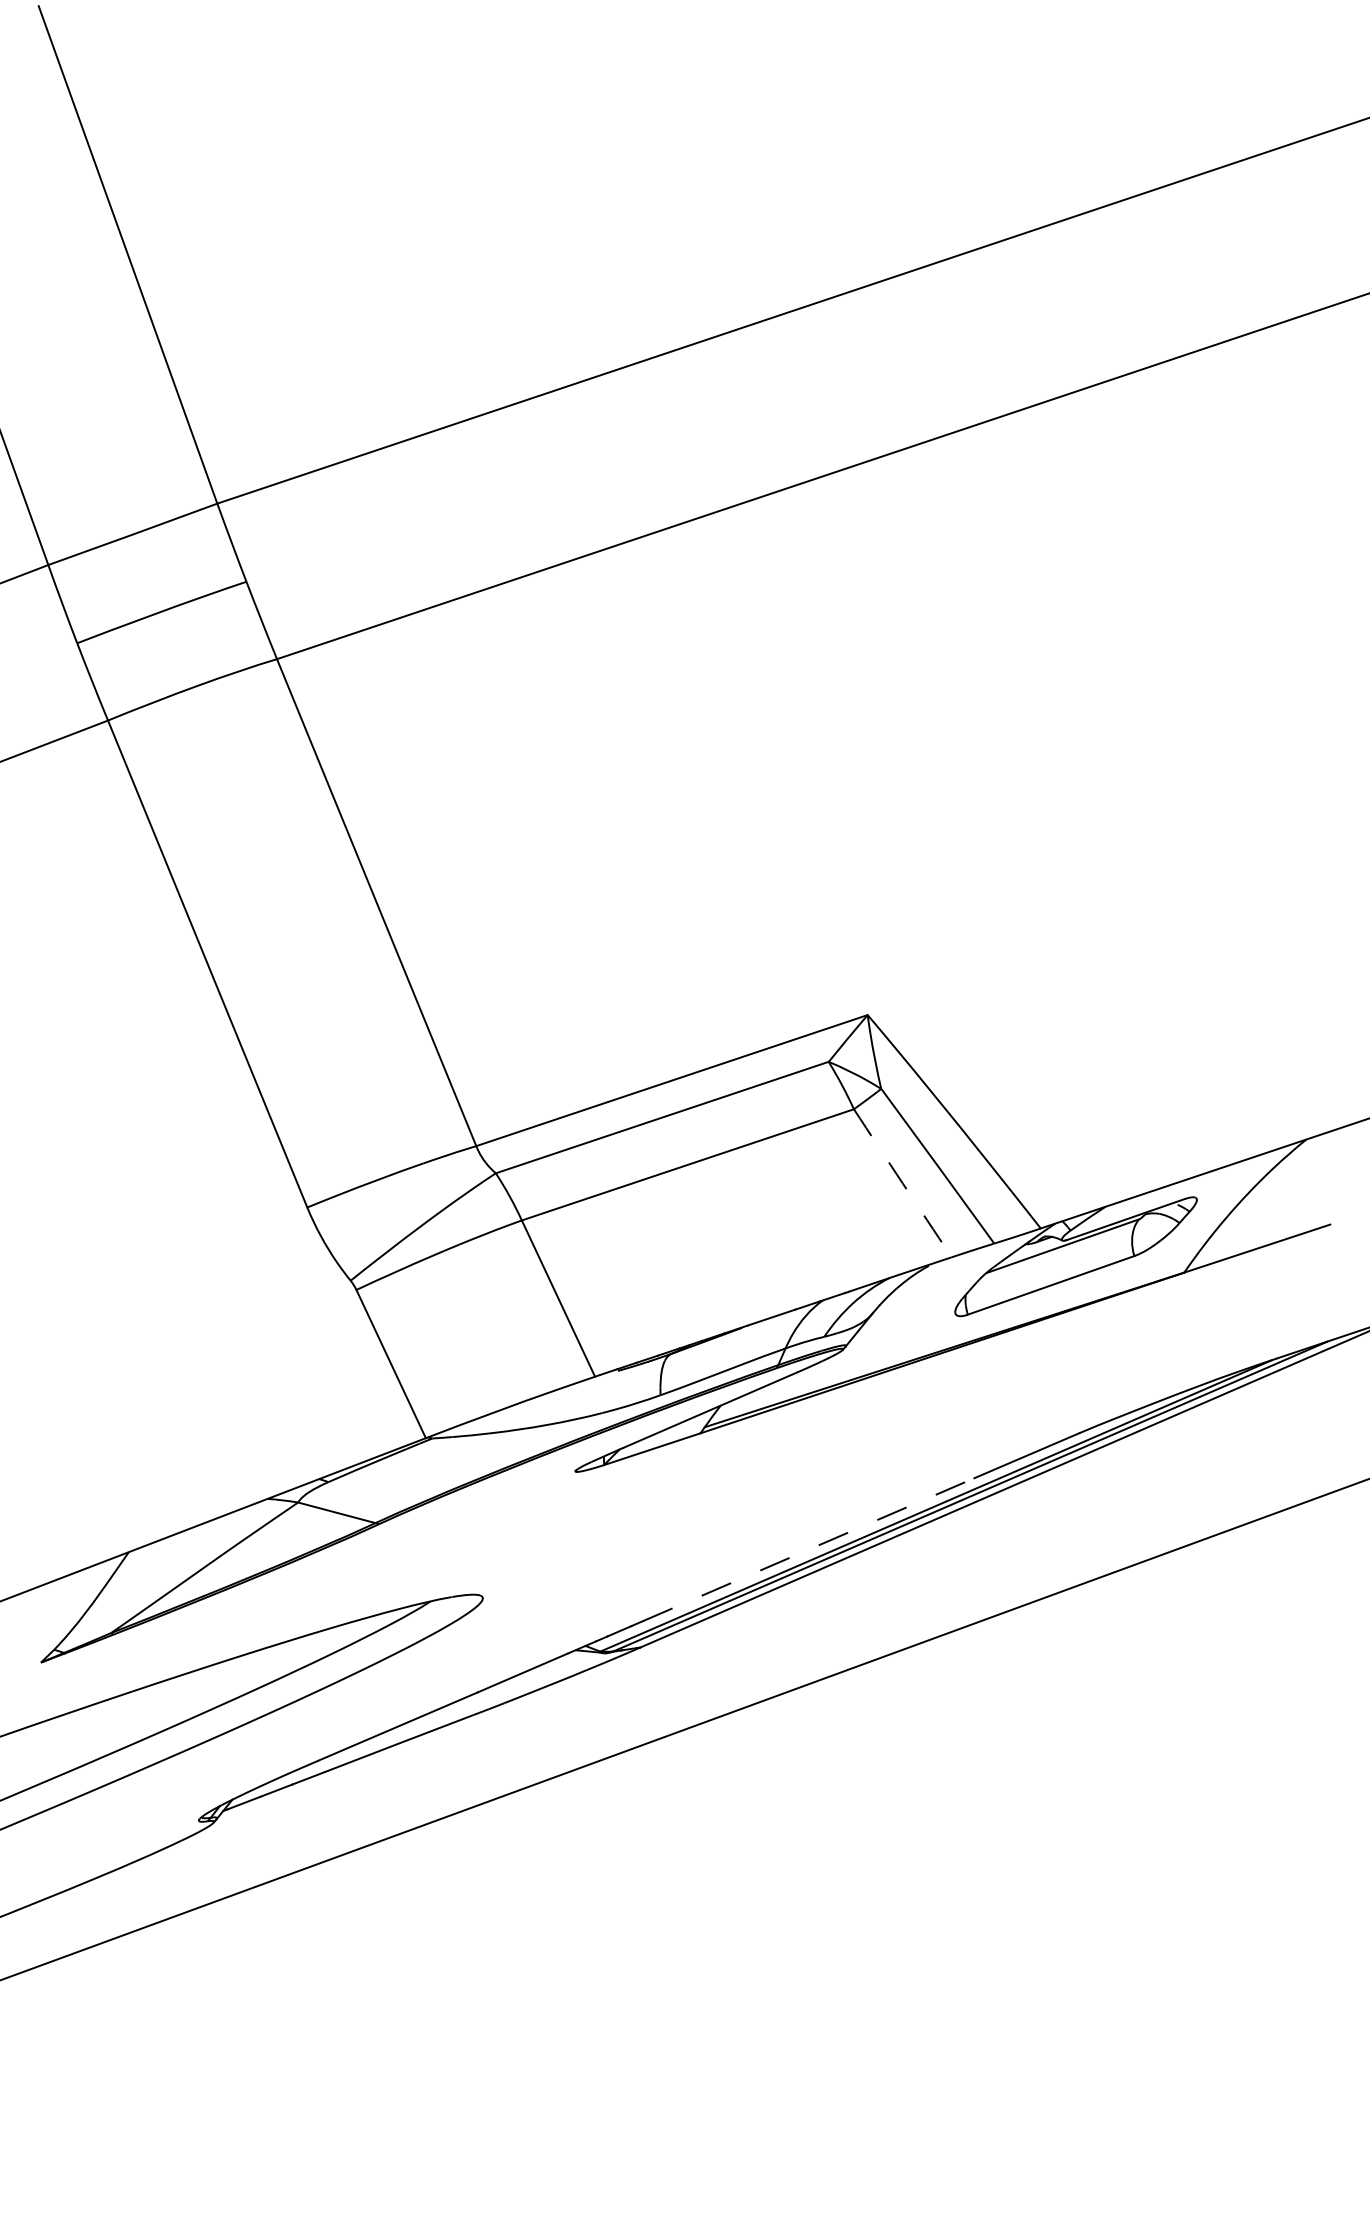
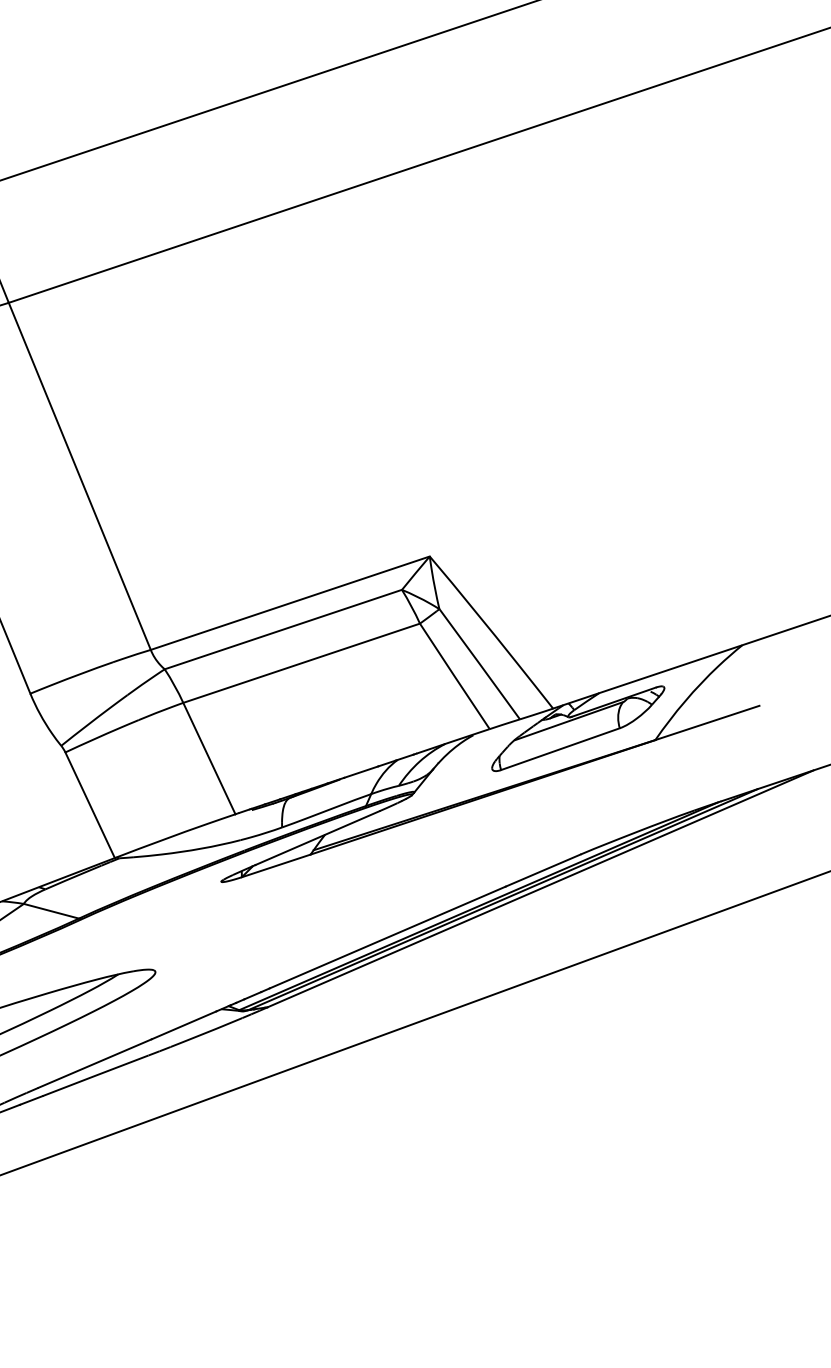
arc: (902, 1183) -> (454, 676), dashed -> solid
line: (809, 1549) -> (388, 937), dashed -> solid

